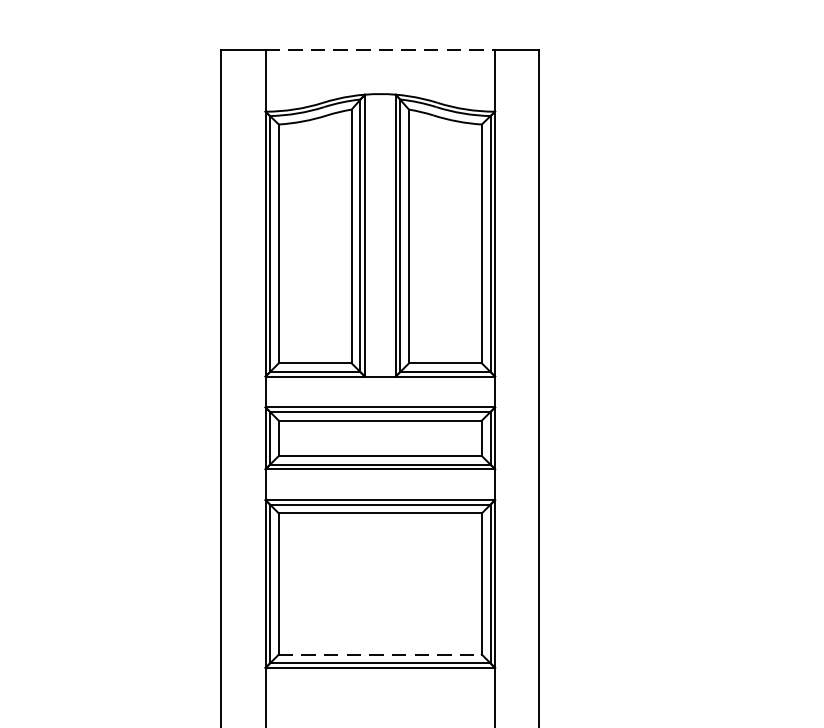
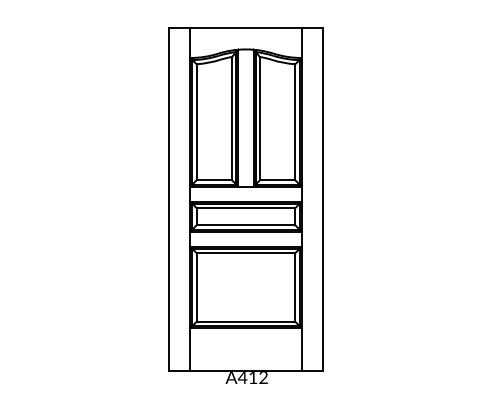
line: (379, 48) -> (245, 27), dashed -> solid
line: (381, 653) -> (246, 321), dashed -> solid

